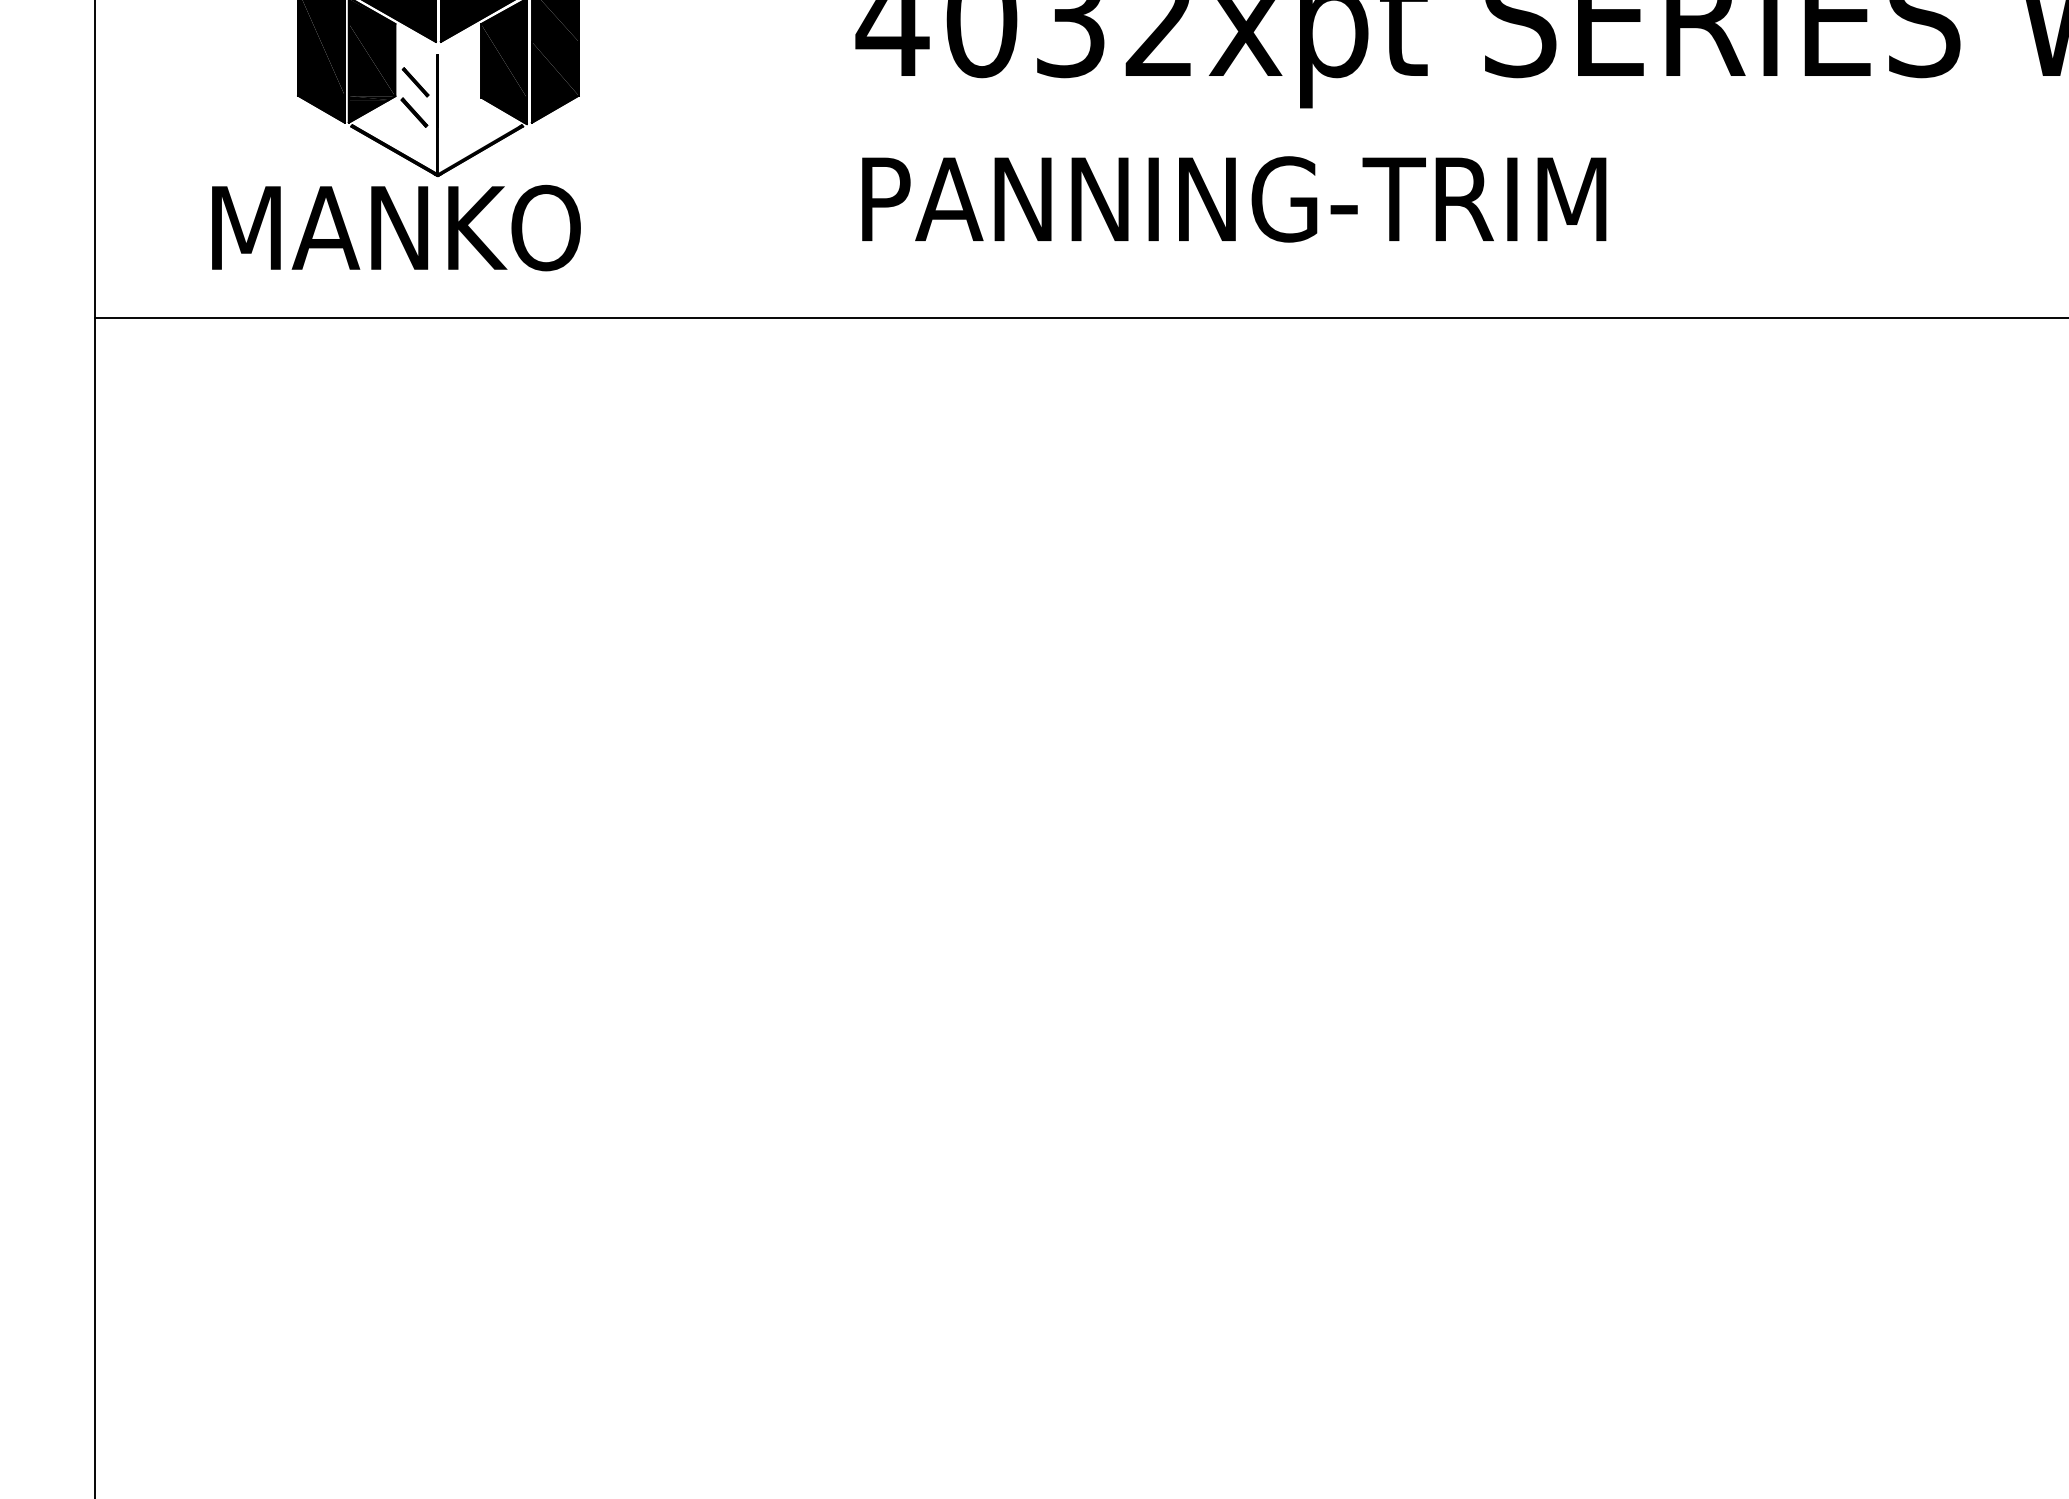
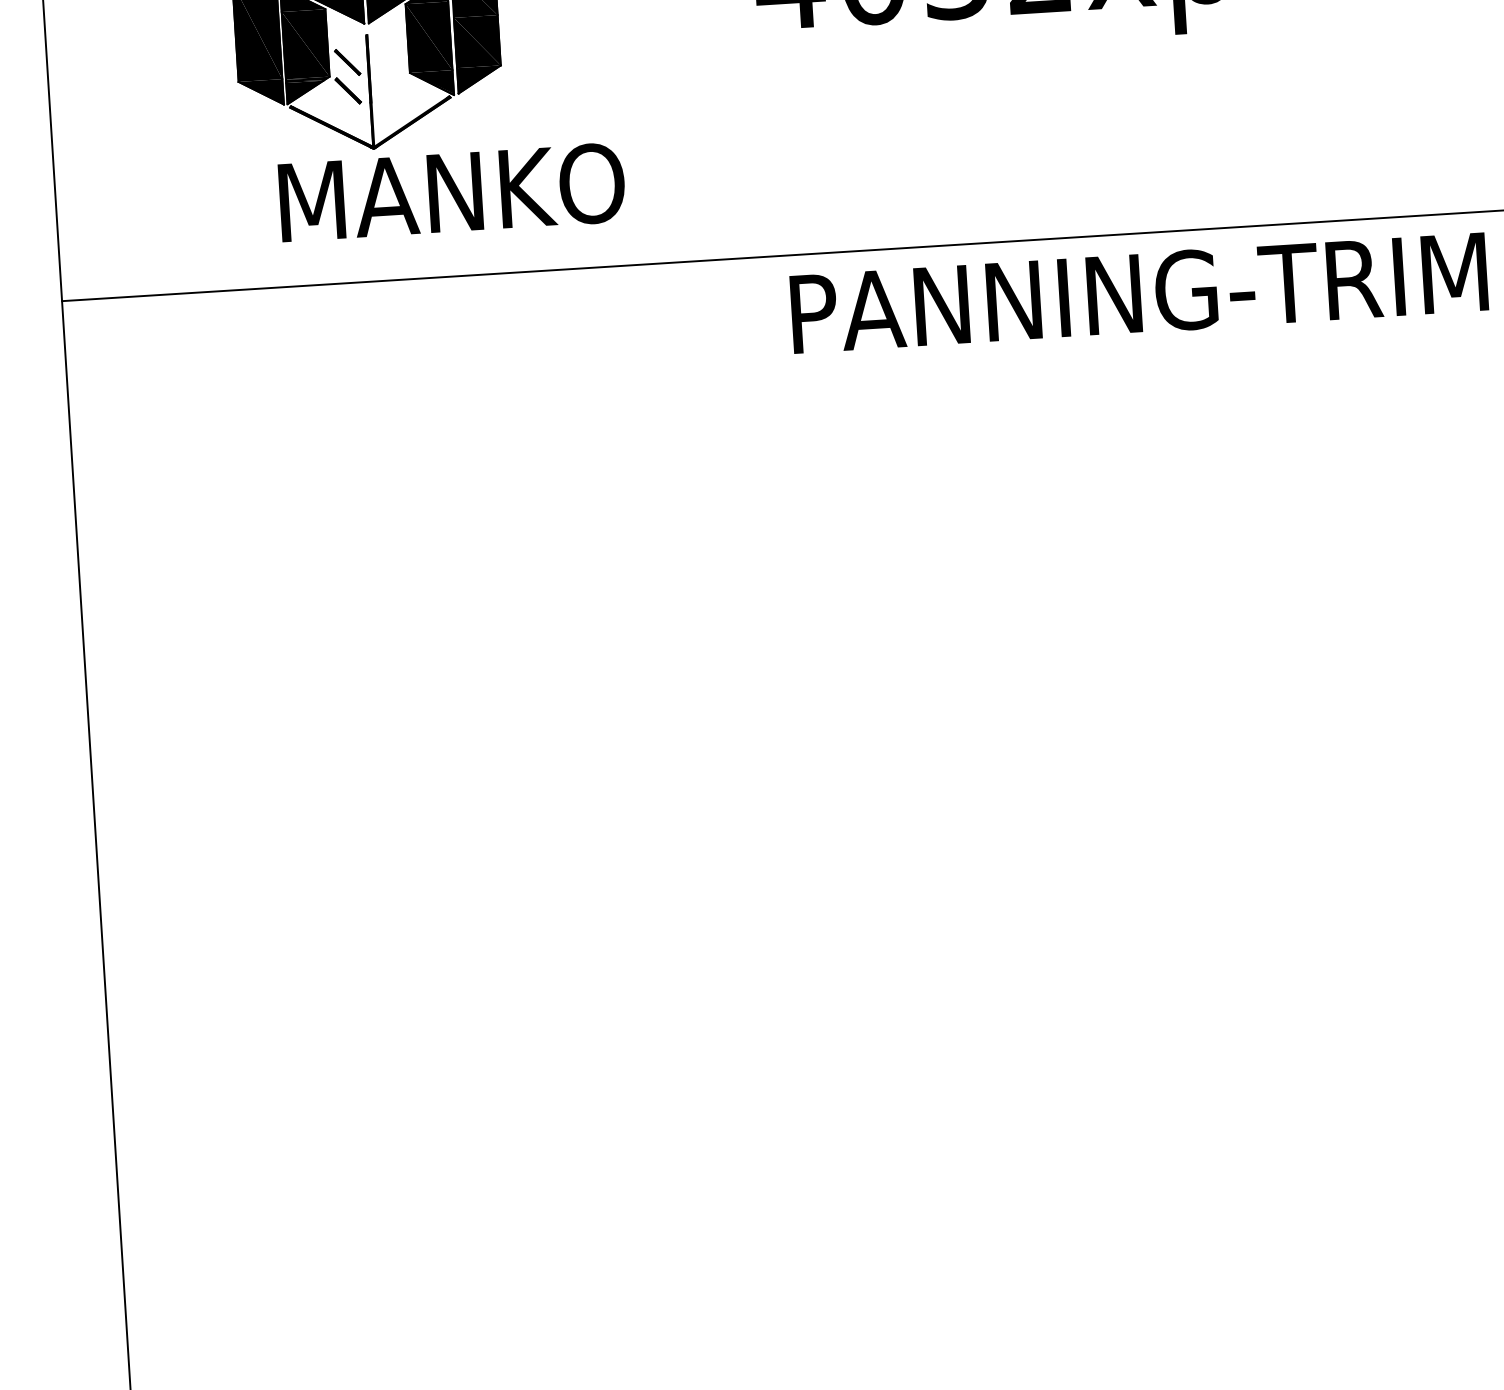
text: (1234, 199) -> (1139, 293), moved
text: (396, 227) -> (452, 192), moved

